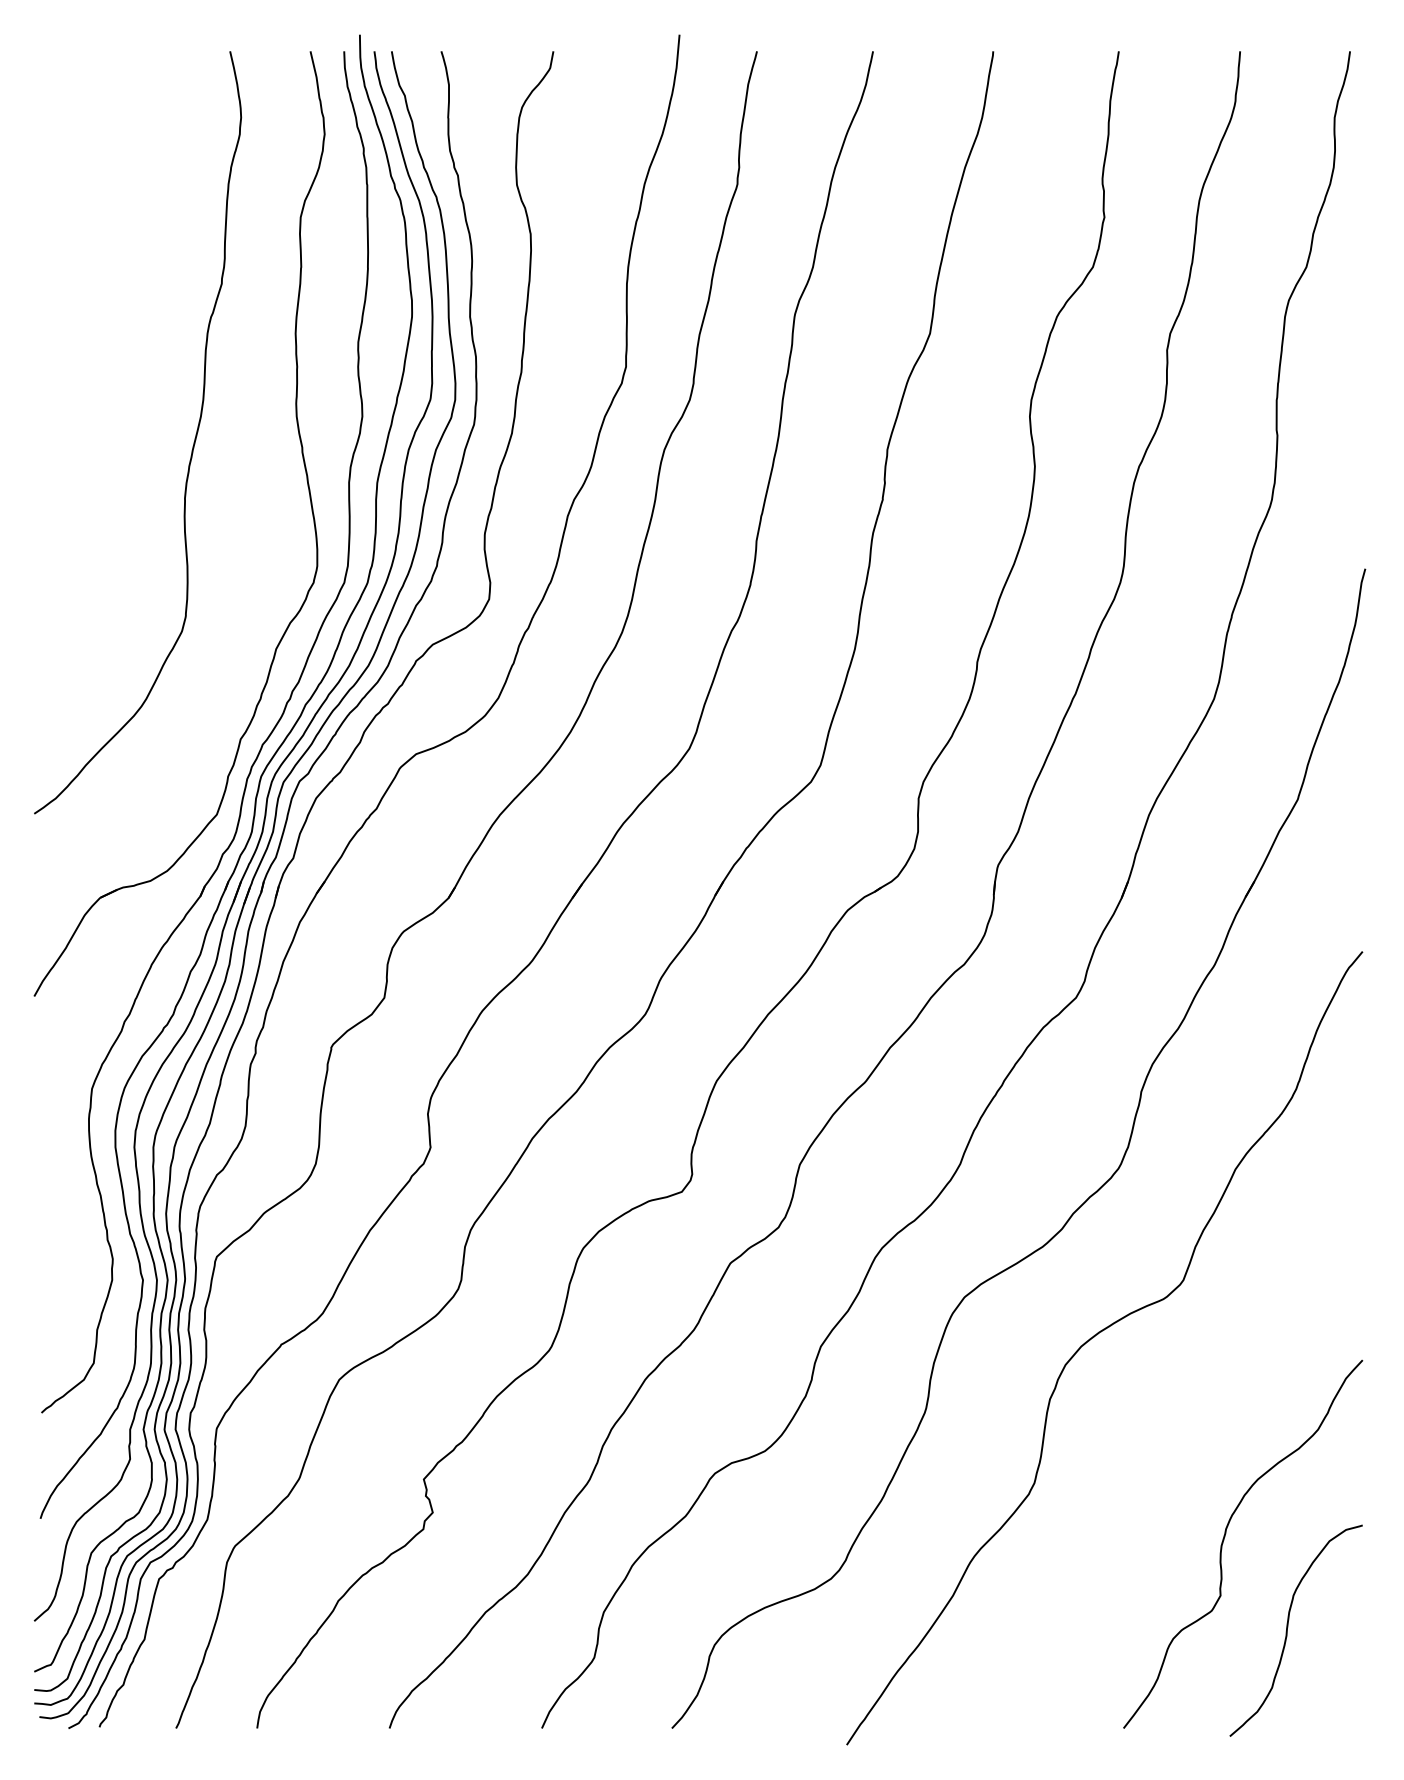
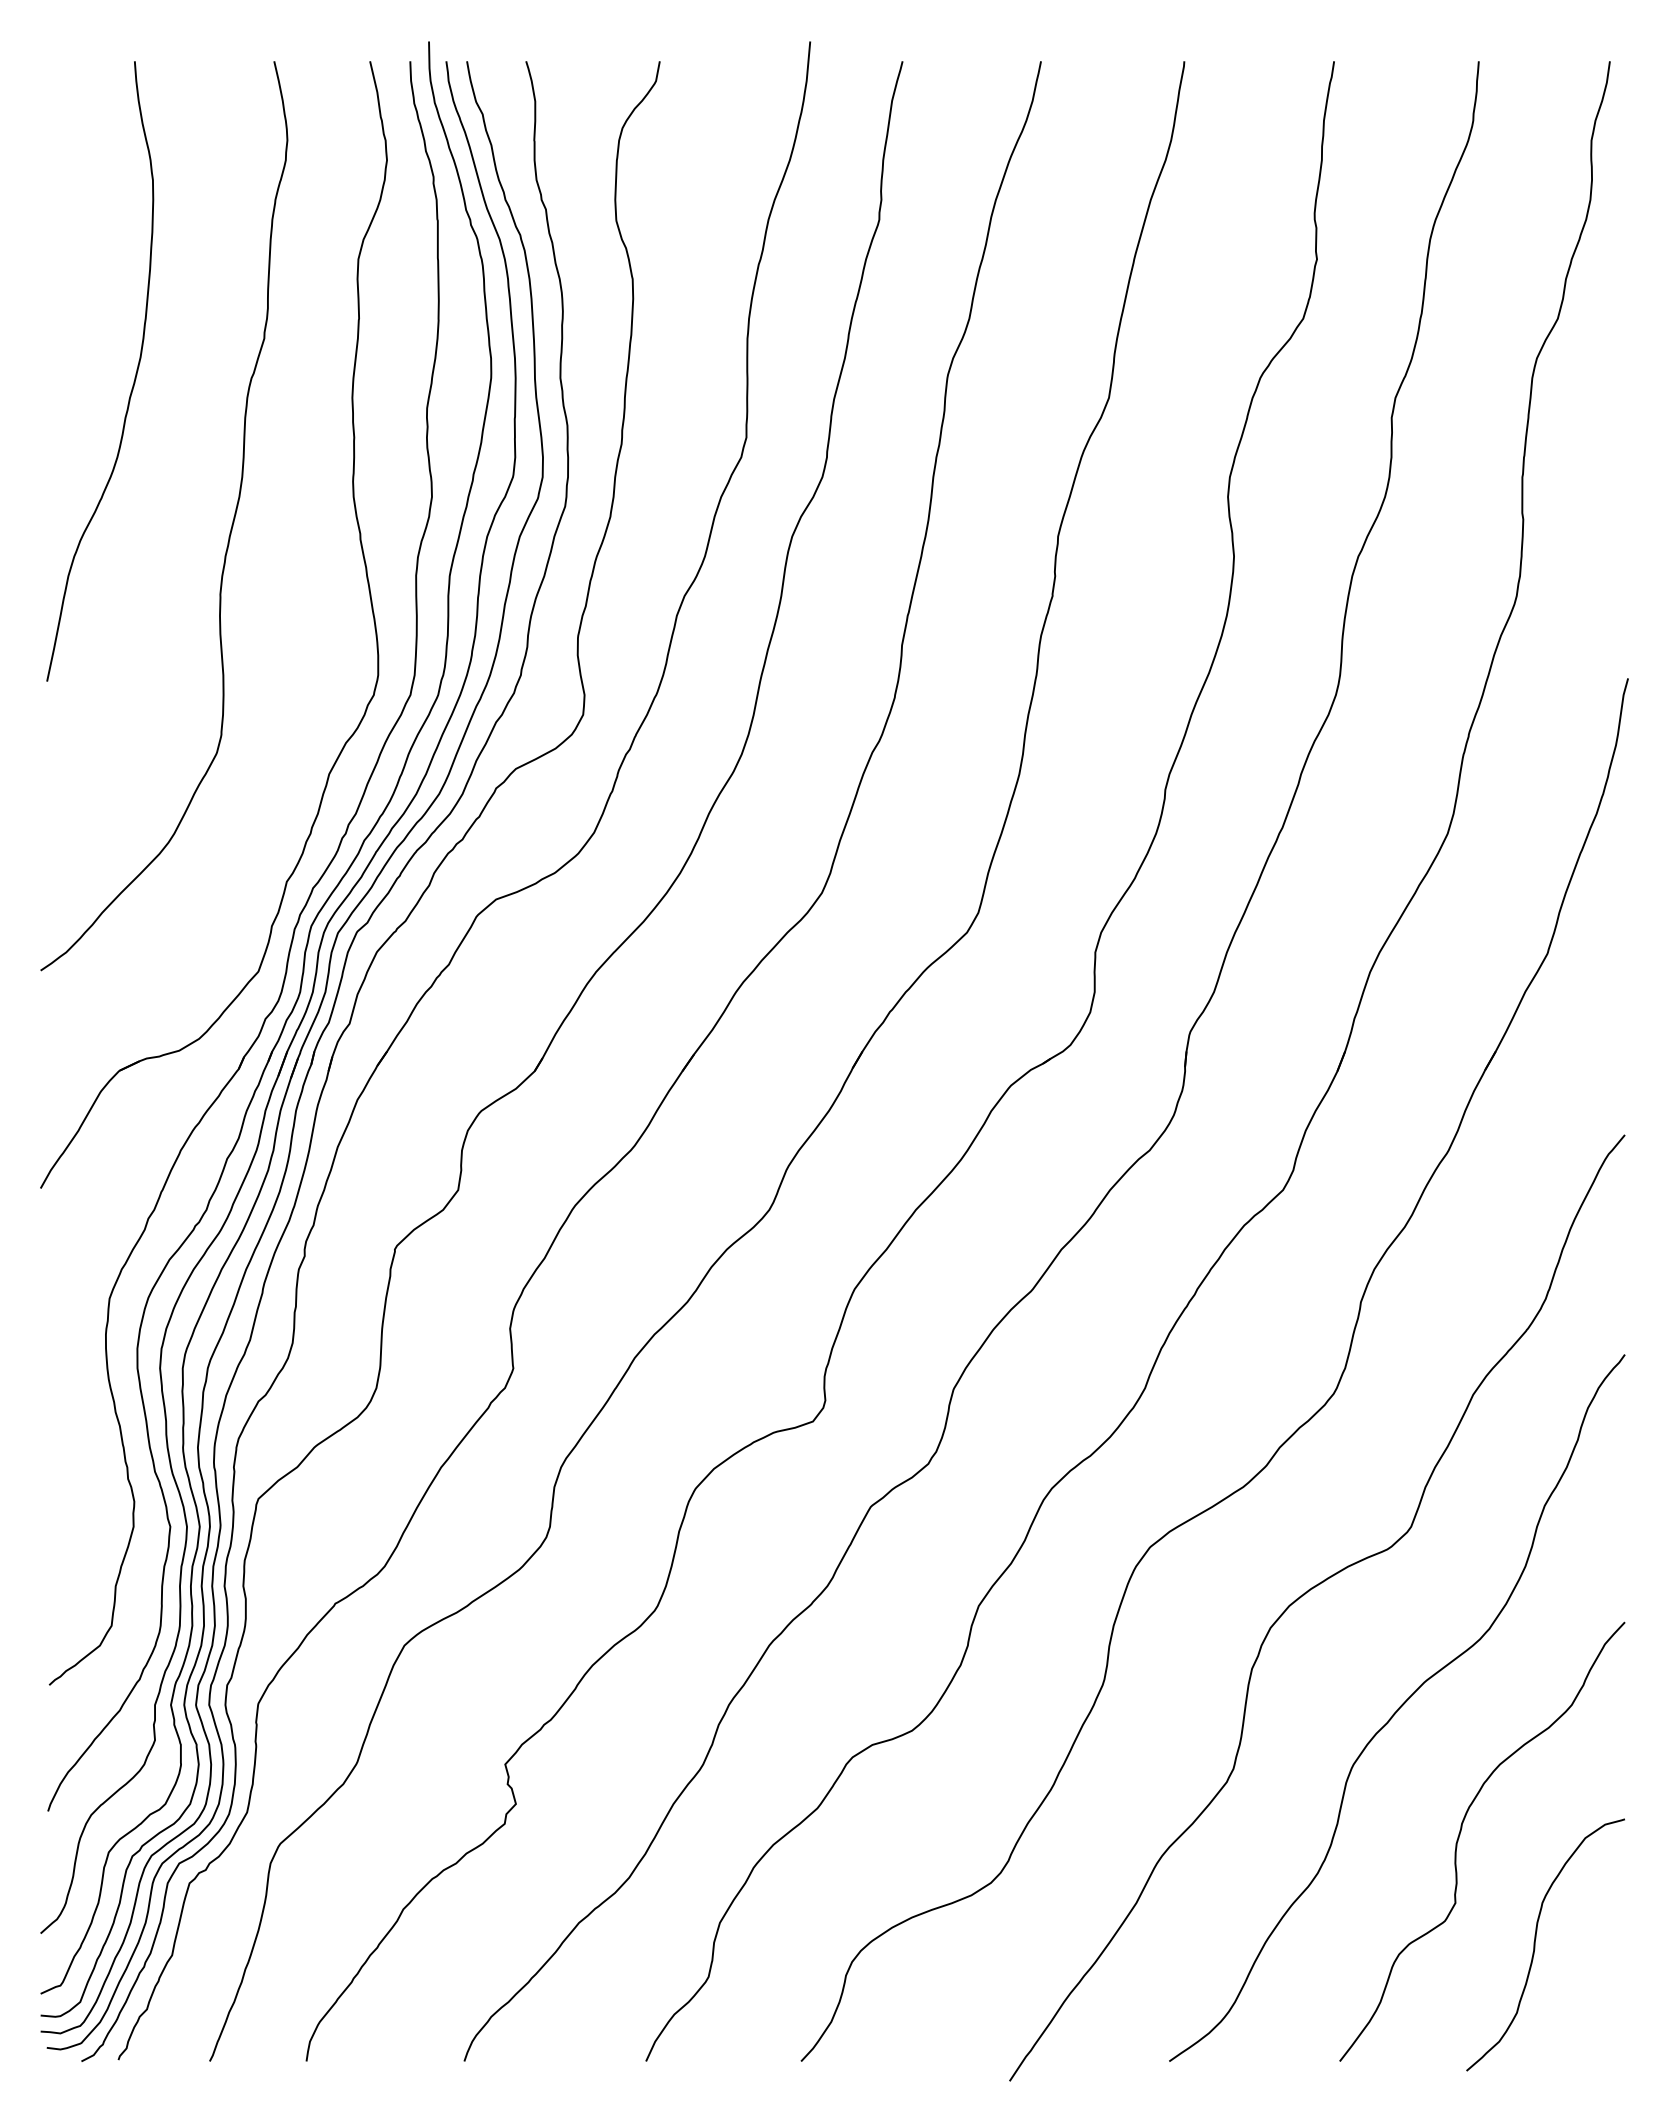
curve: (112, 317) -> (133, 378), added
curve: (1172, 1432) -> (1398, 1708), added

